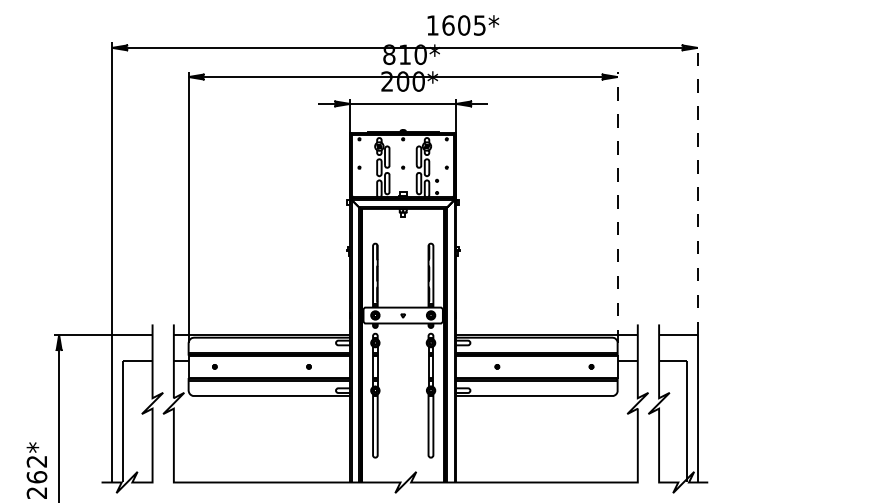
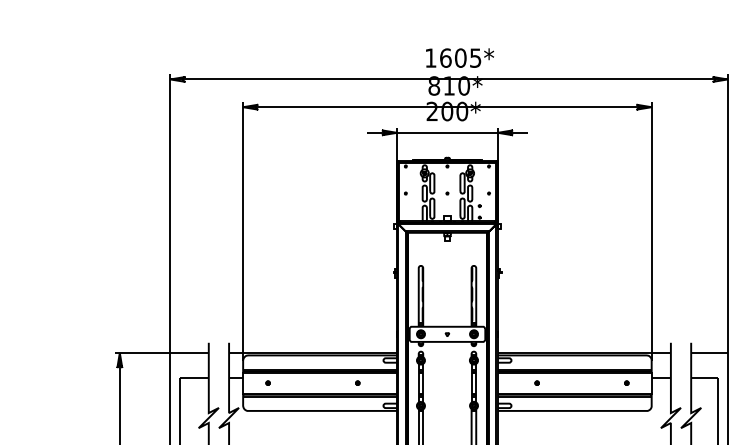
text: (463, 25) -> (460, 58), moved
line: (697, 188) -> (727, 213), dashed -> solid
line: (617, 207) -> (651, 231), dashed -> solid

